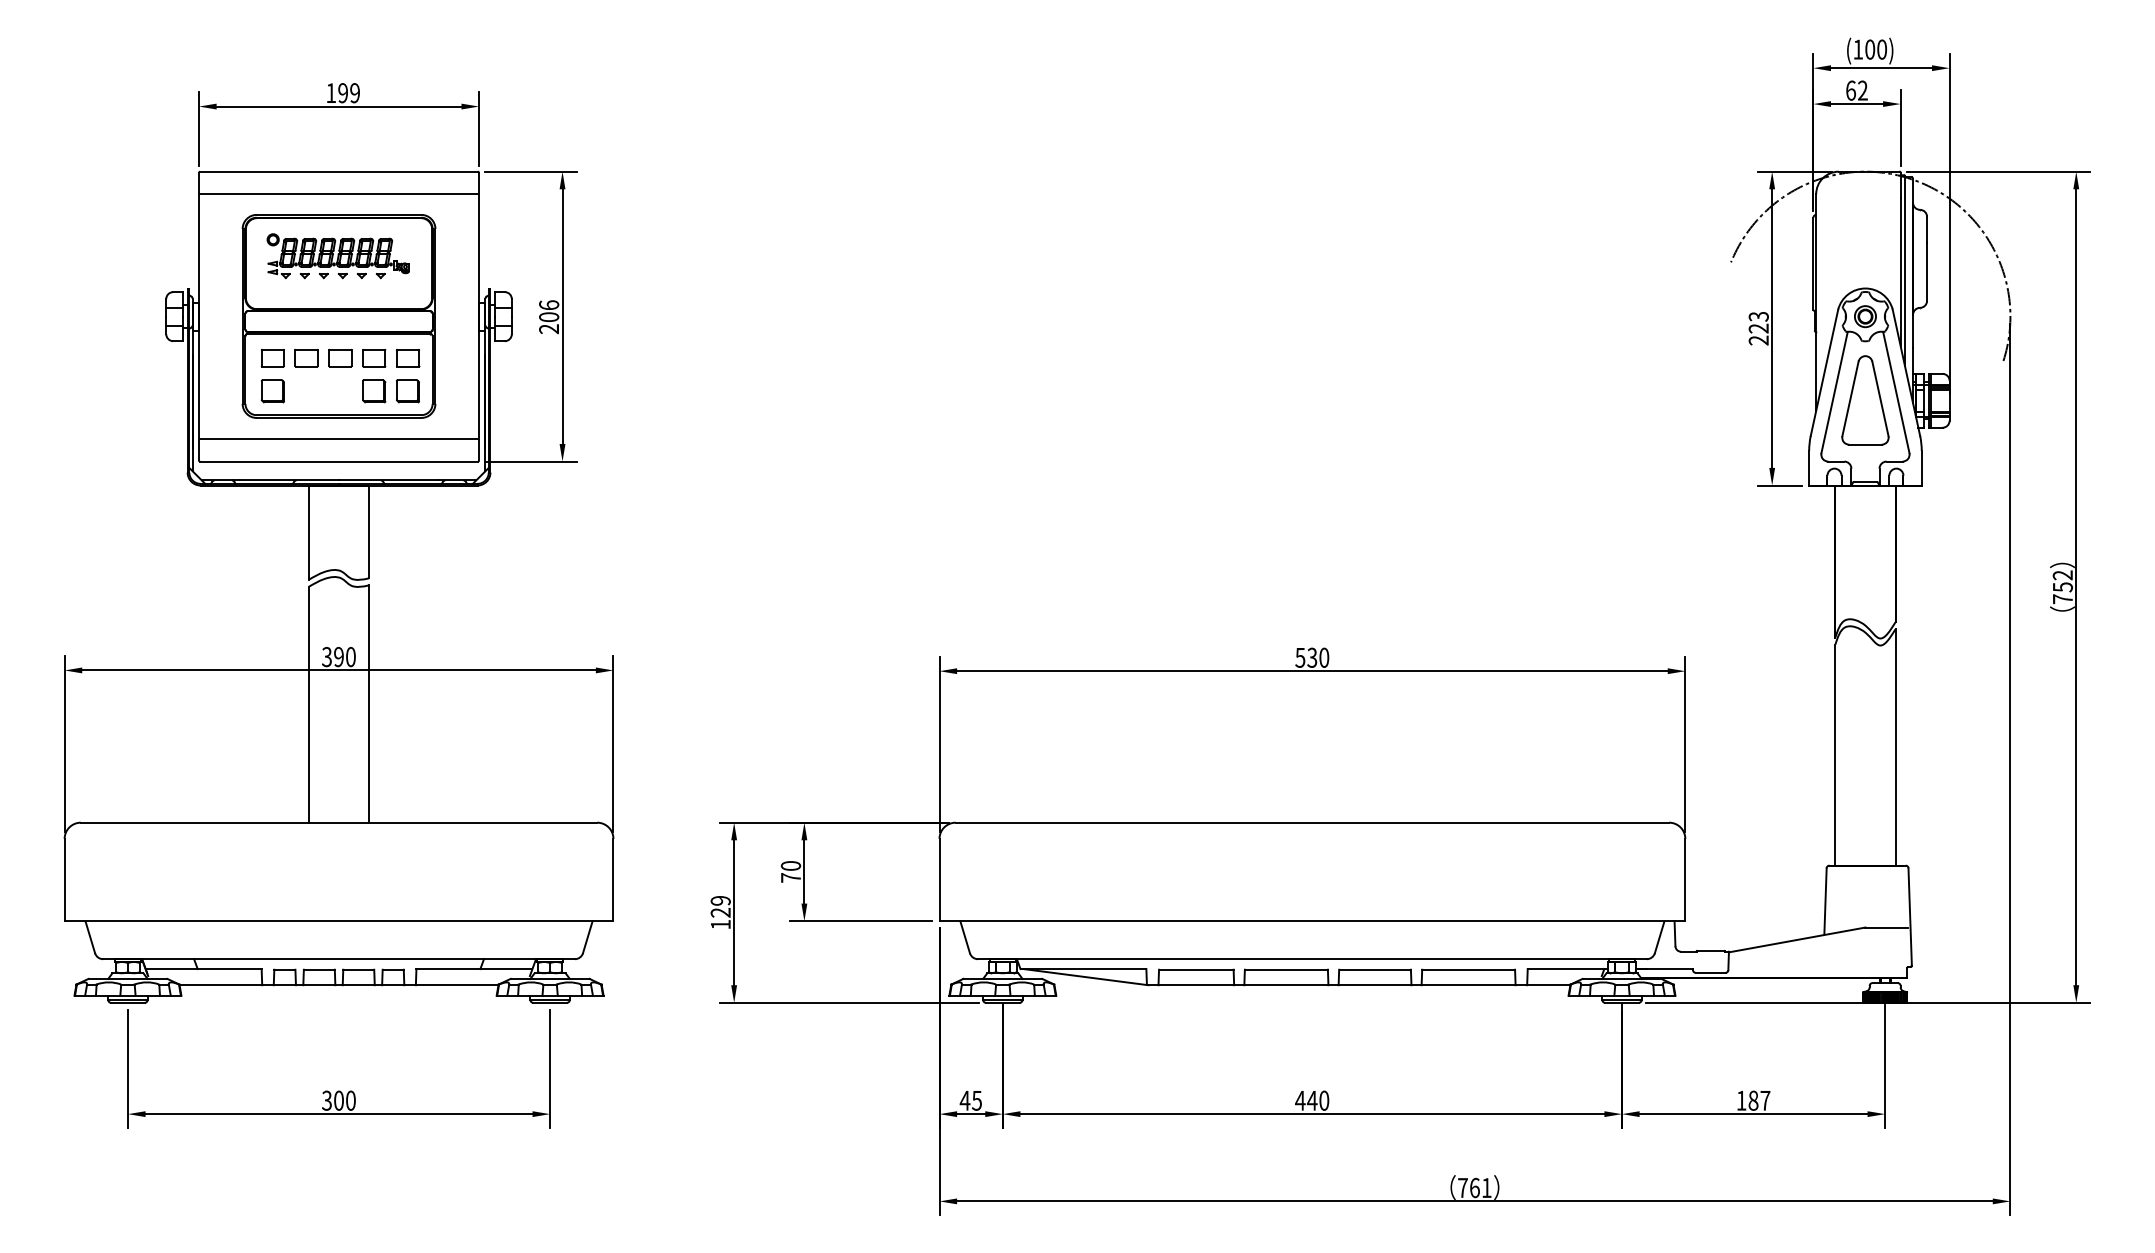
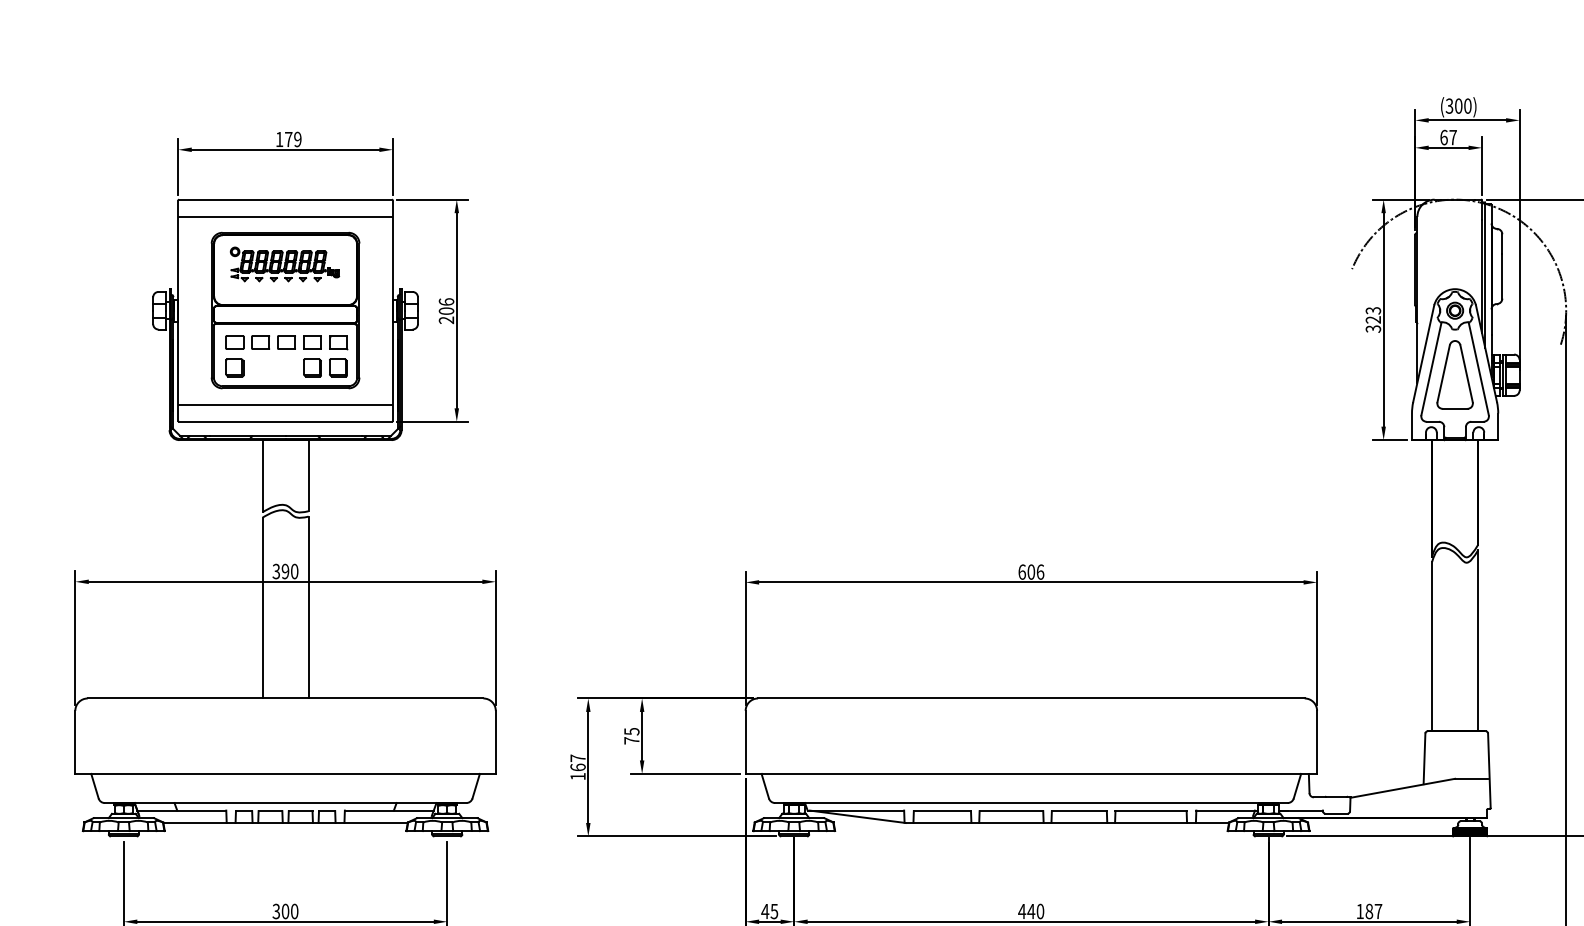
text: (1857, 49) -> (1449, 106), (100) -> (300)
text: (1862, 90) -> (1452, 137), 62 -> 67
text: (343, 93) -> (288, 139), 199 -> 179
text: (1758, 340) -> (1373, 329), 223 -> 323
text: (1312, 657) -> (1031, 571), 530 -> 606
text: (790, 866) -> (631, 732), 70 -> 75
text: (720, 906) -> (577, 762), 129 -> 167

